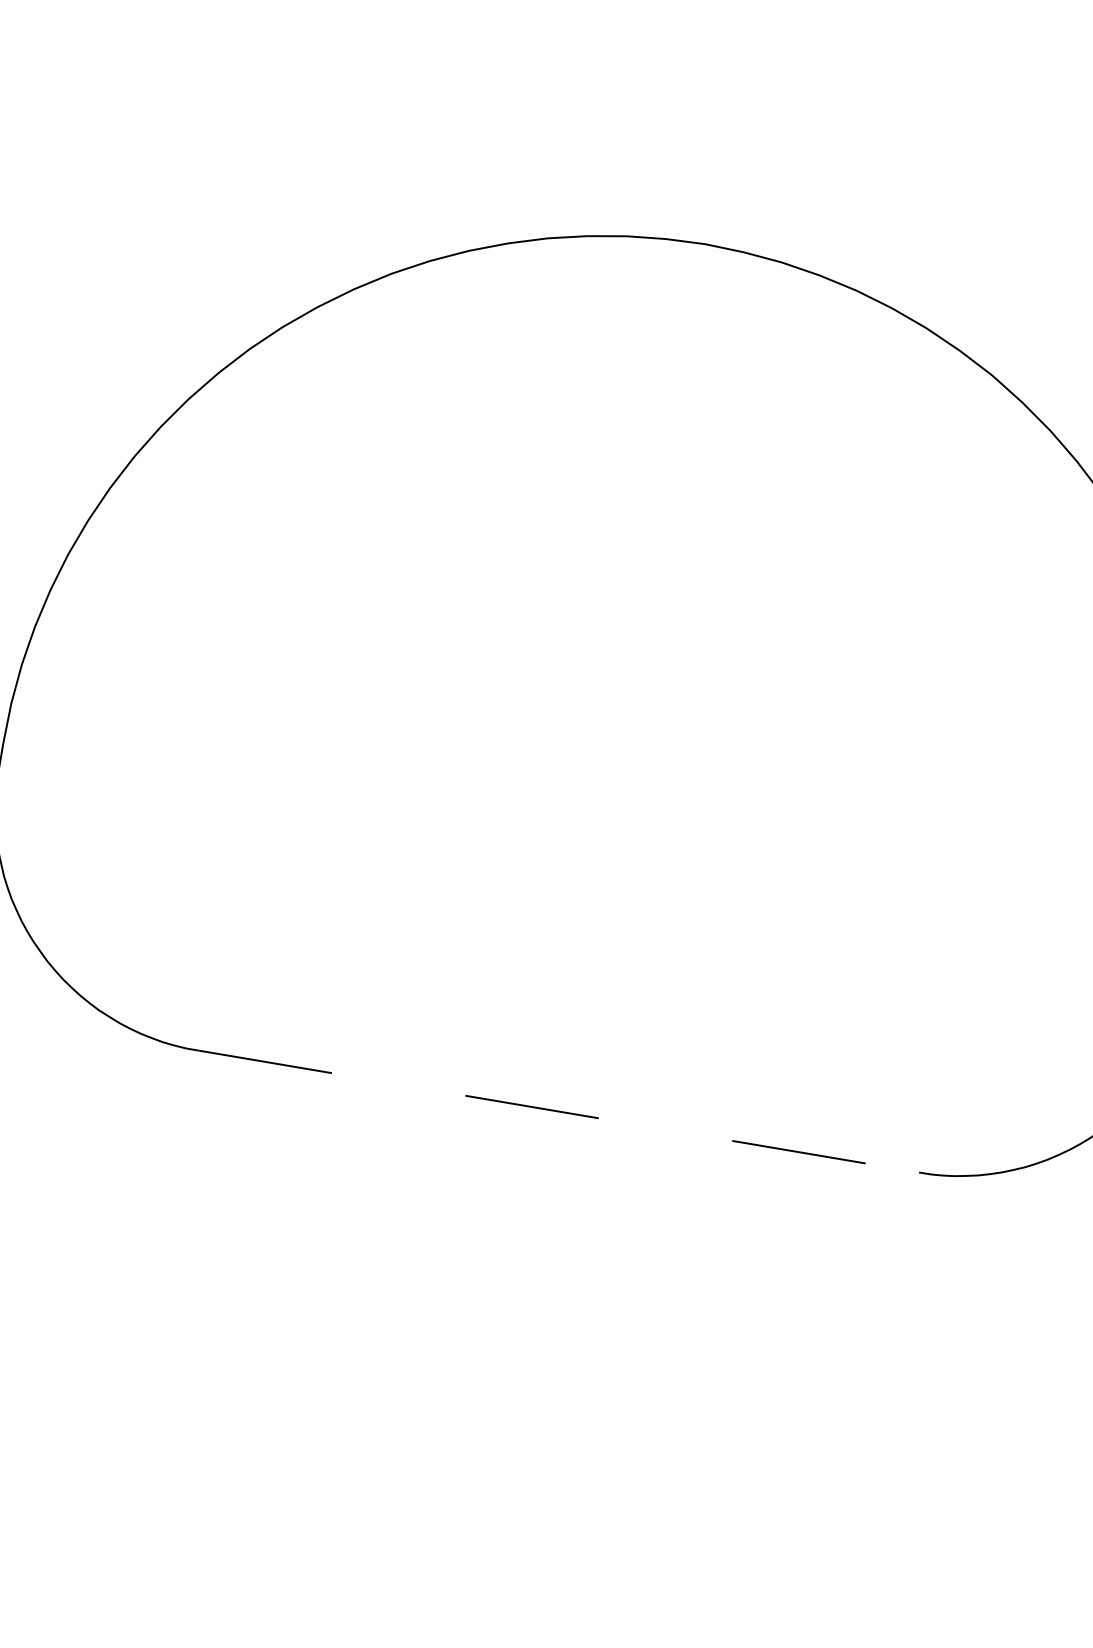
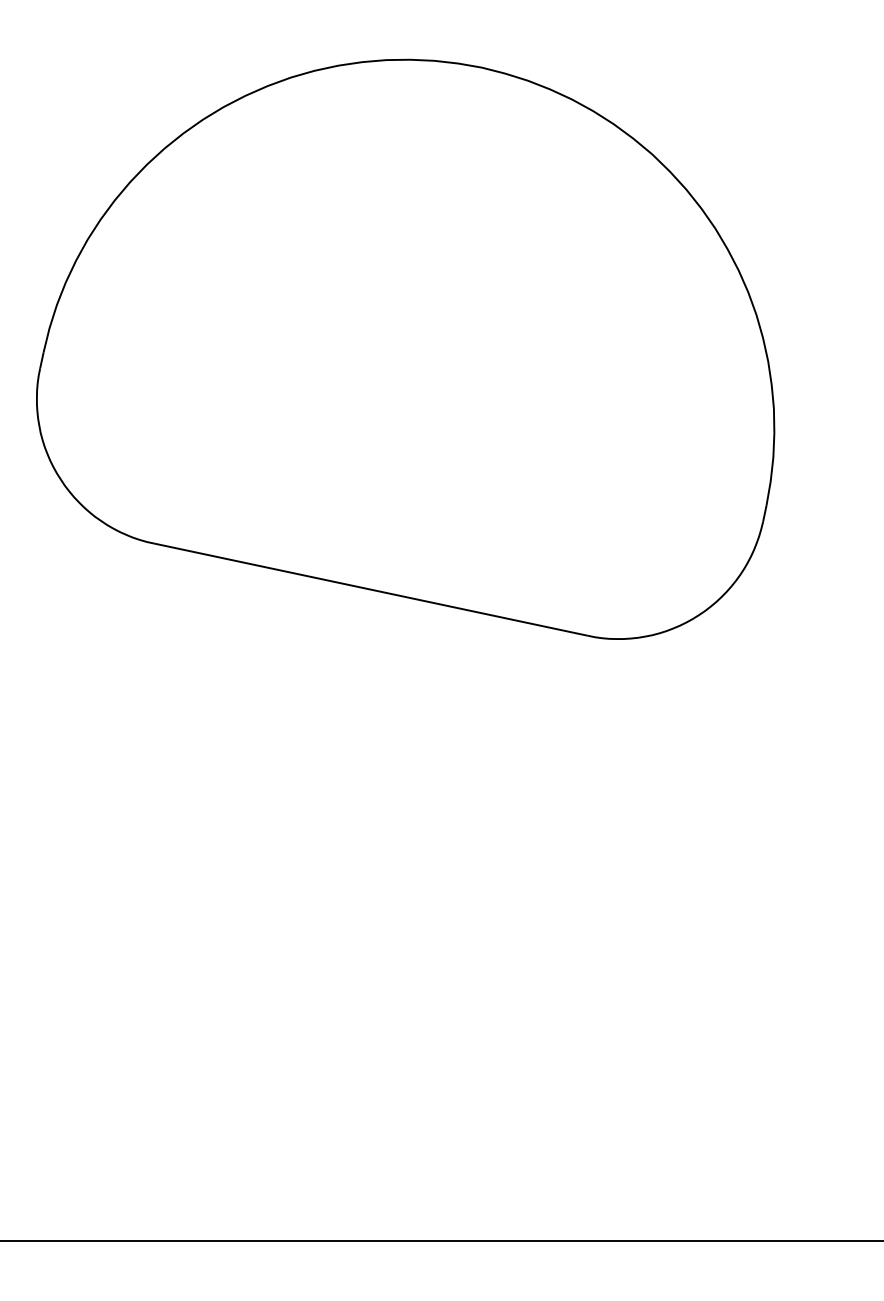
line: (557, 1111) -> (370, 589), dashed -> solid

